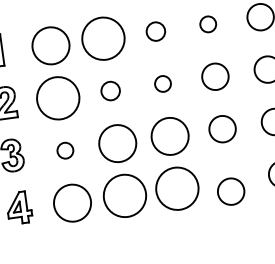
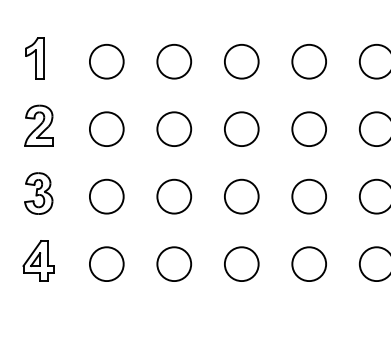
circle: (208, 24) -> (309, 61), size x1.67
circle: (155, 31) -> (241, 61), size x1.43
circle: (103, 38) -> (174, 61), size x0.62
circle: (50, 45) -> (106, 61), size x0.71
circle: (162, 84) -> (241, 129), size x1.67
circle: (110, 90) -> (174, 128), size x1.43
circle: (58, 98) -> (106, 129), size x0.62
circle: (169, 136) -> (241, 196), size x0.71
circle: (117, 143) -> (174, 196), size x0.71
circle: (65, 150) -> (106, 196), size x1.67
circle: (177, 189) -> (241, 264), size x0.62
circle: (230, 191) -> (308, 263), moved
circle: (125, 196) -> (174, 264), size x0.62
circle: (72, 202) -> (106, 263), size x0.71

